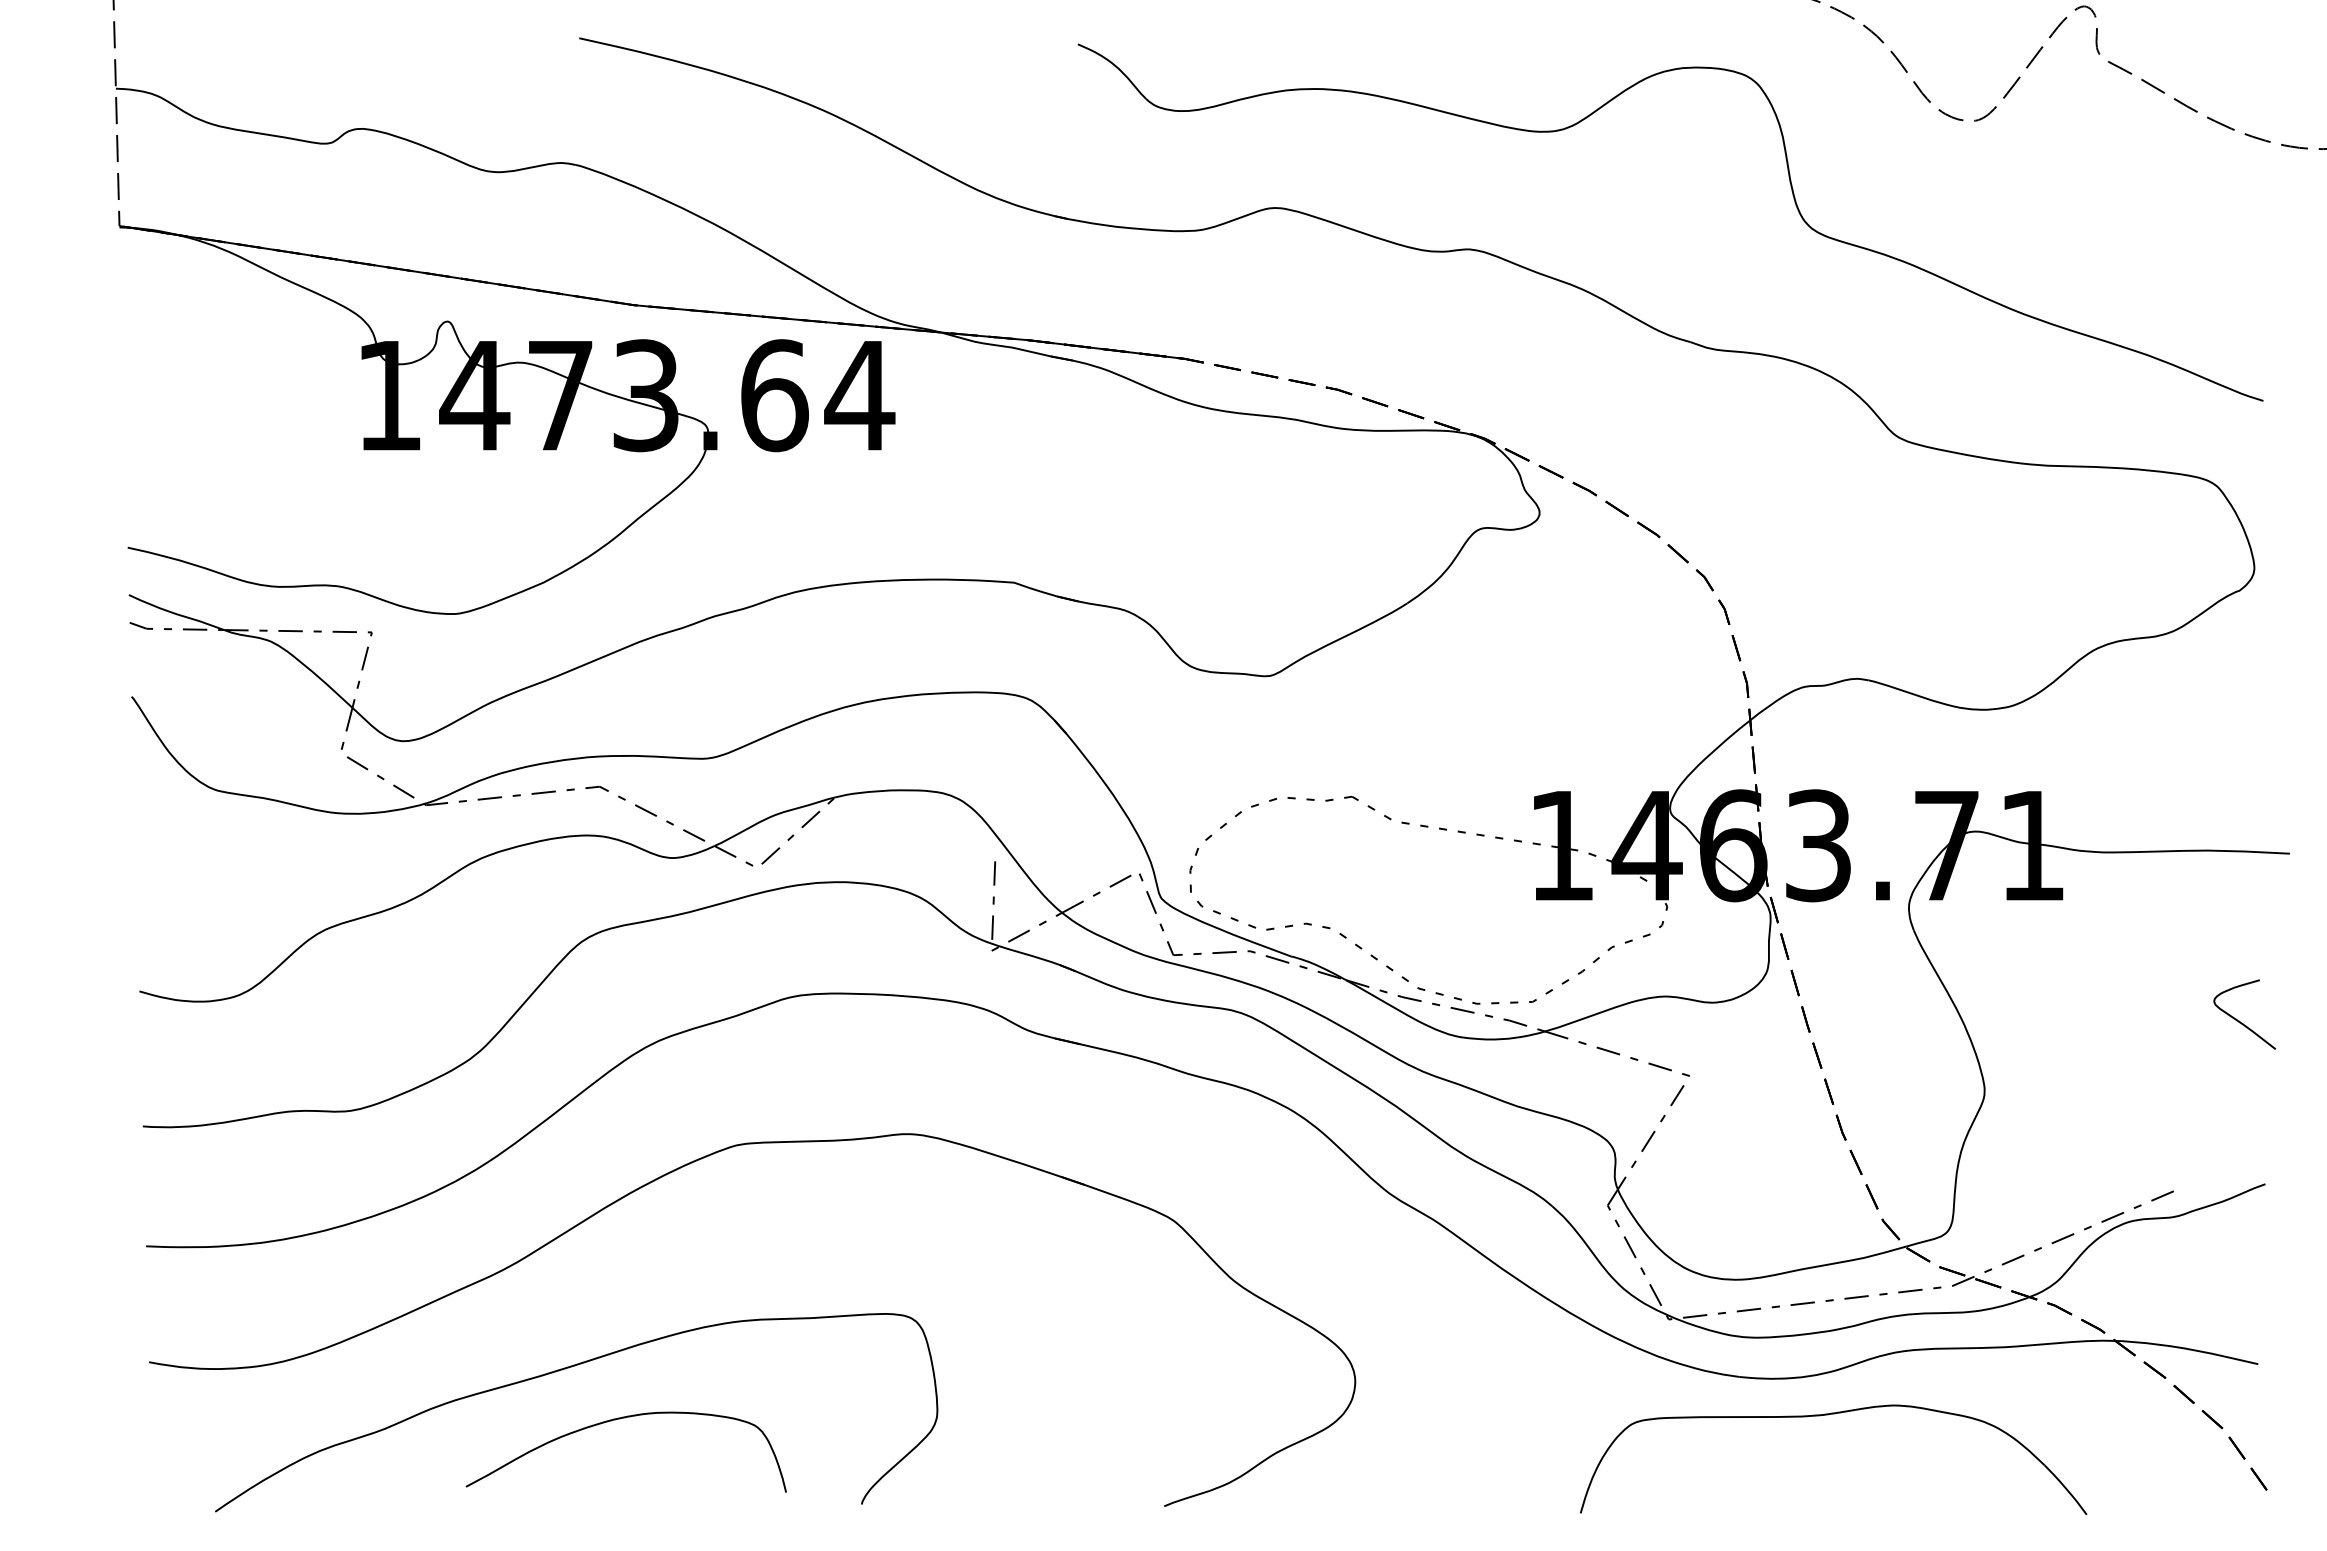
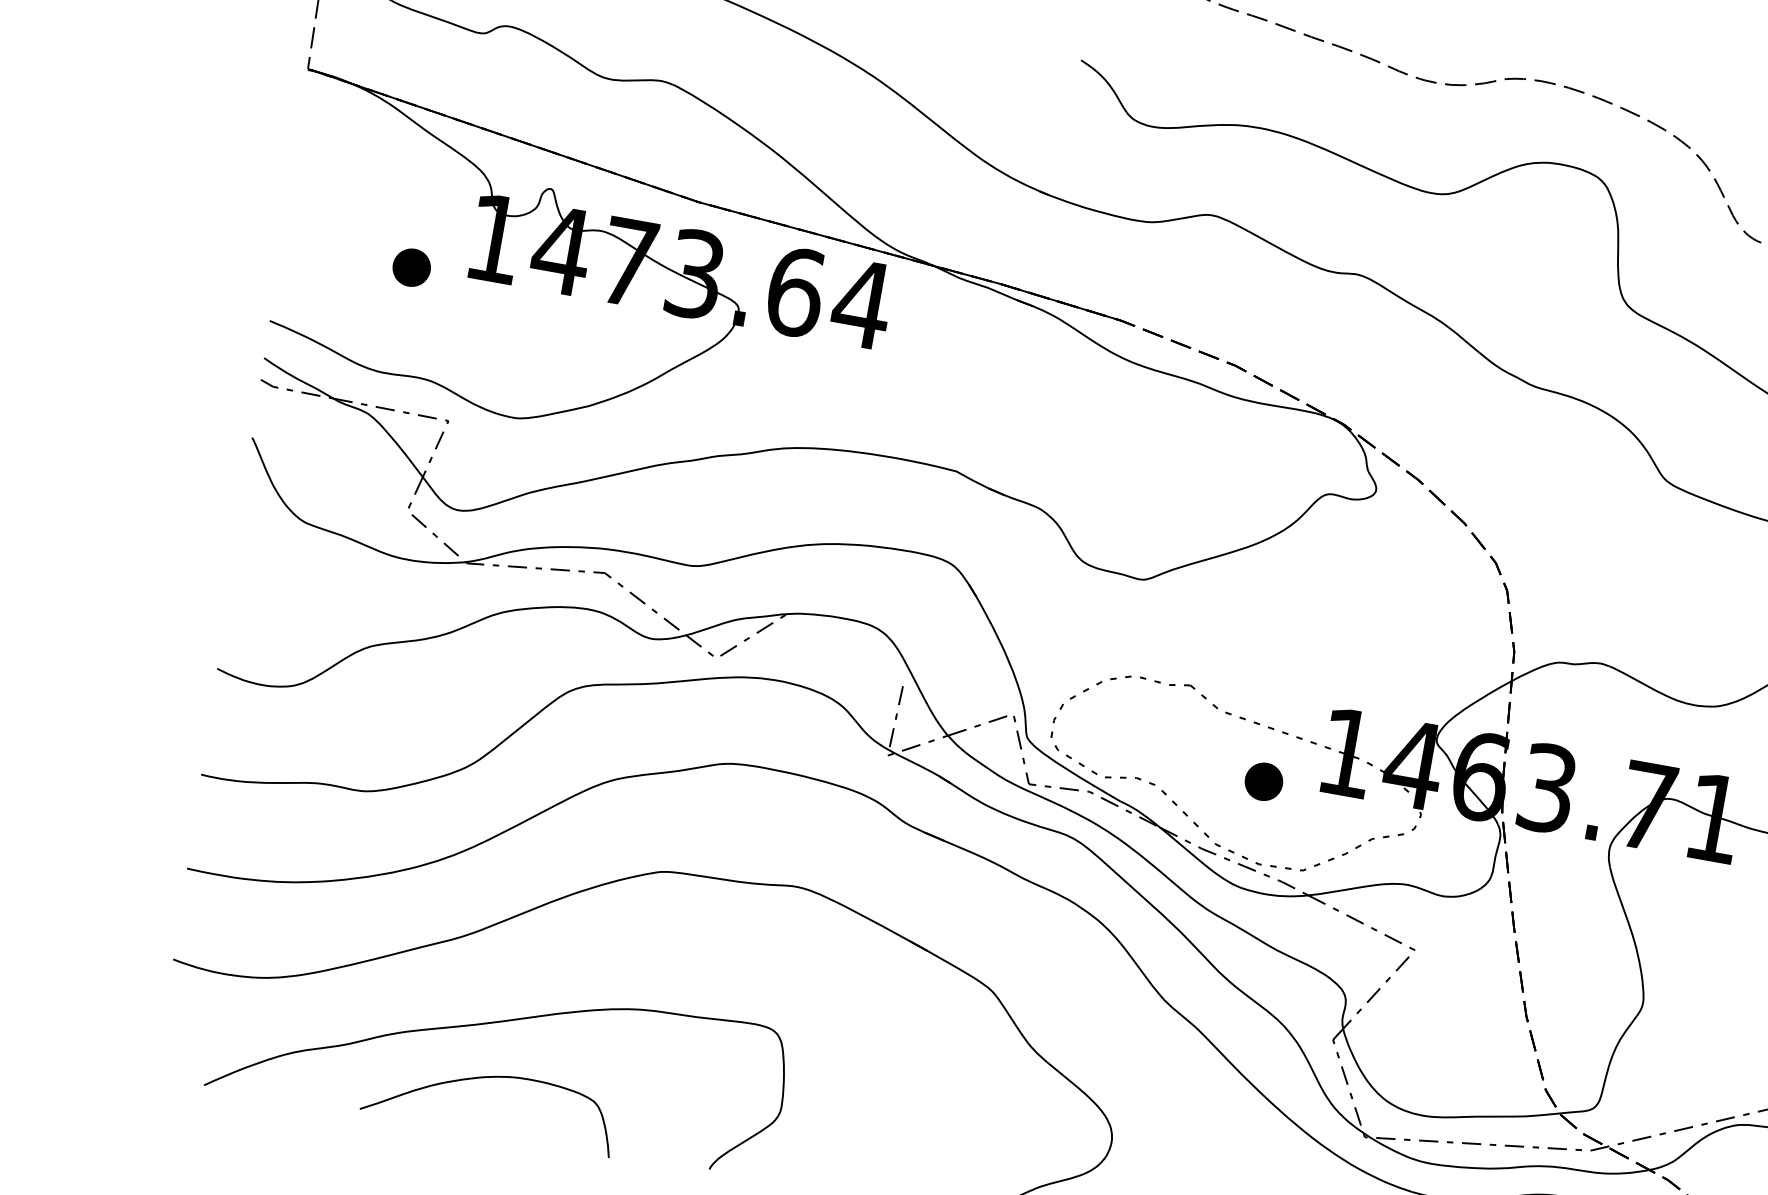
part: (292, 450) -> (411, 268), added
part: (1464, 900) -> (1263, 781), added
curve: (620, 1419) -> (489, 1078), moved

